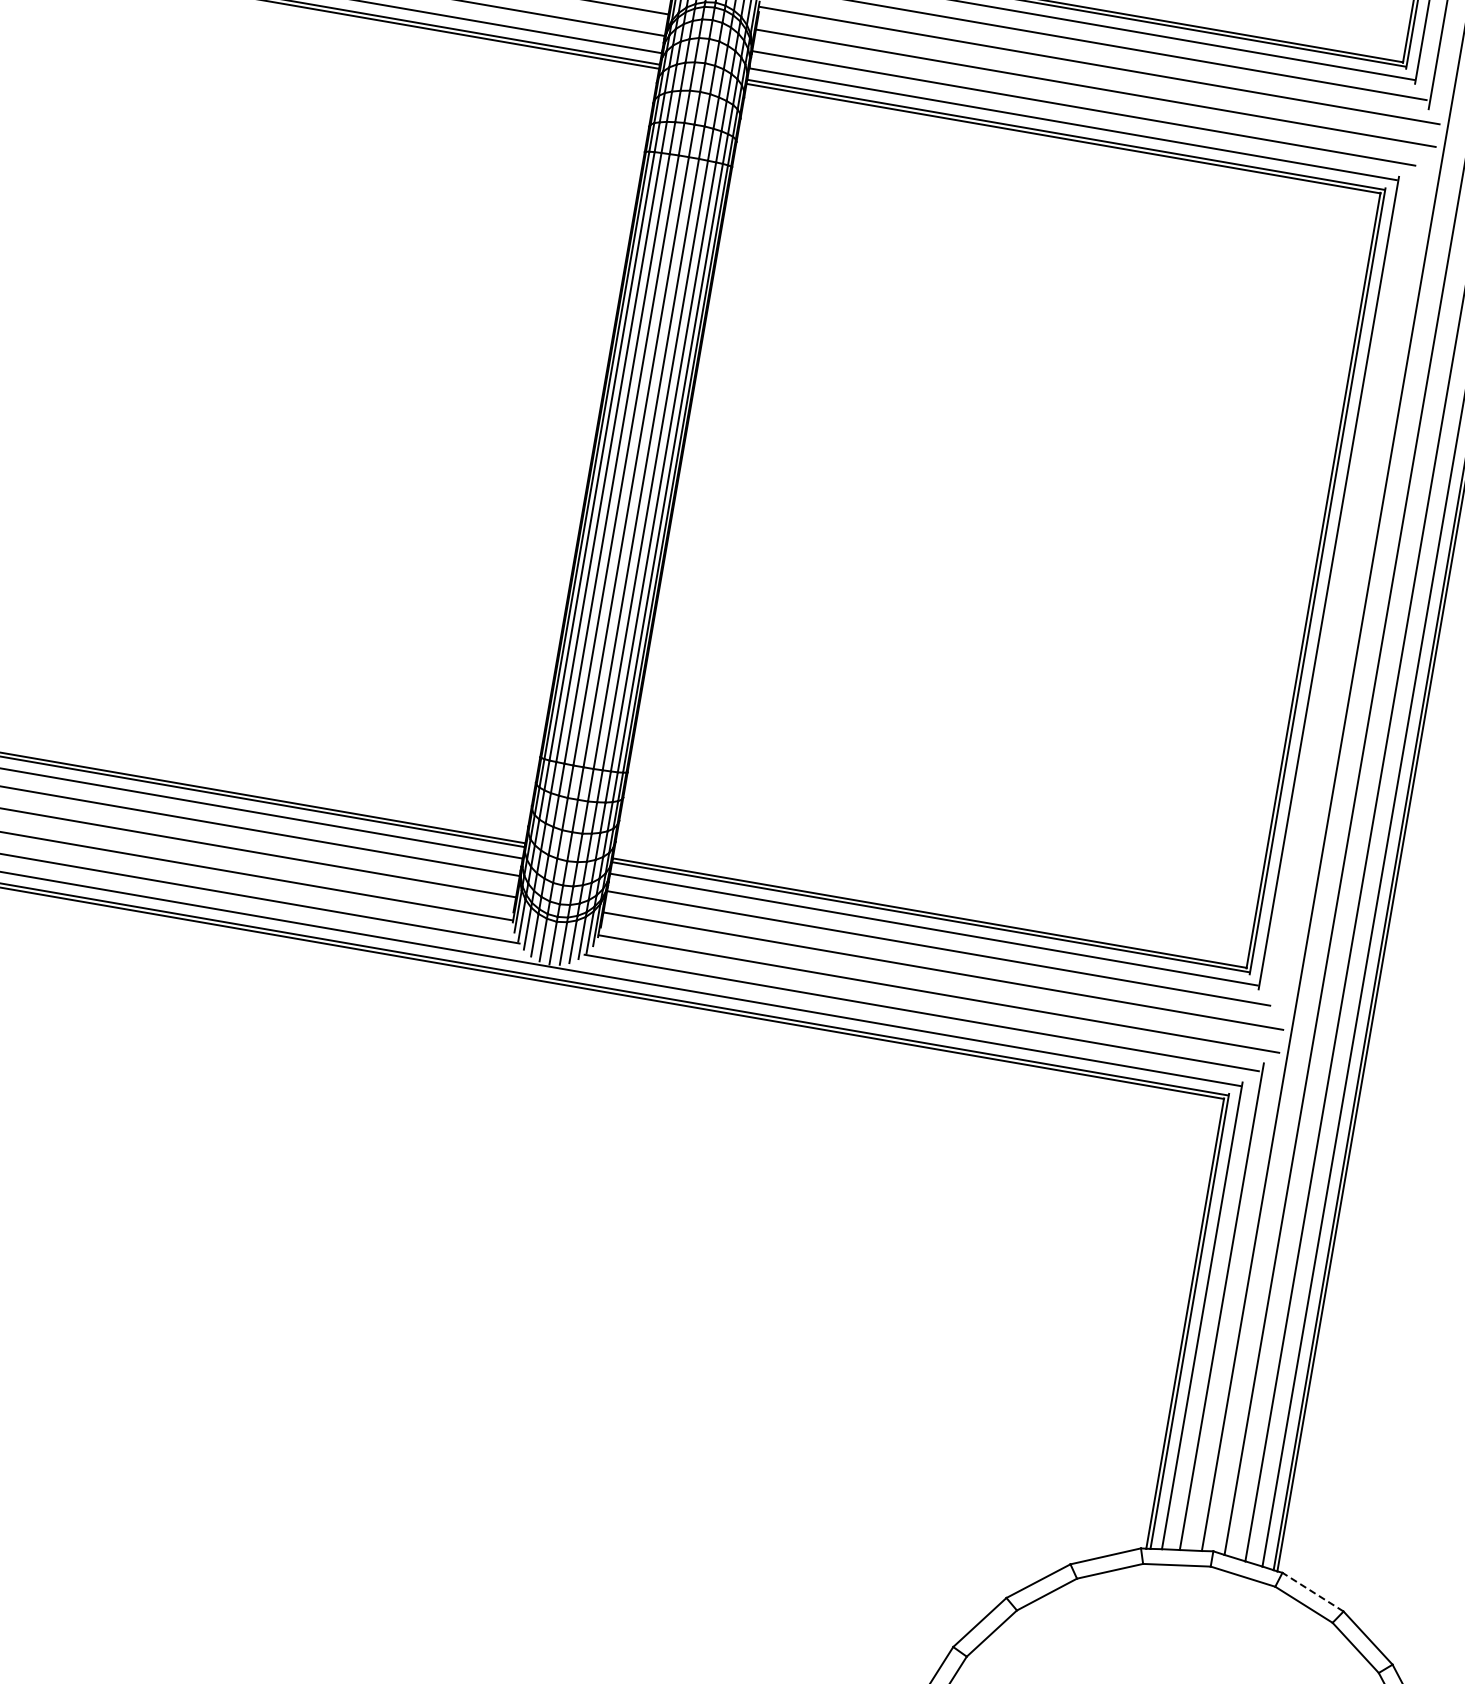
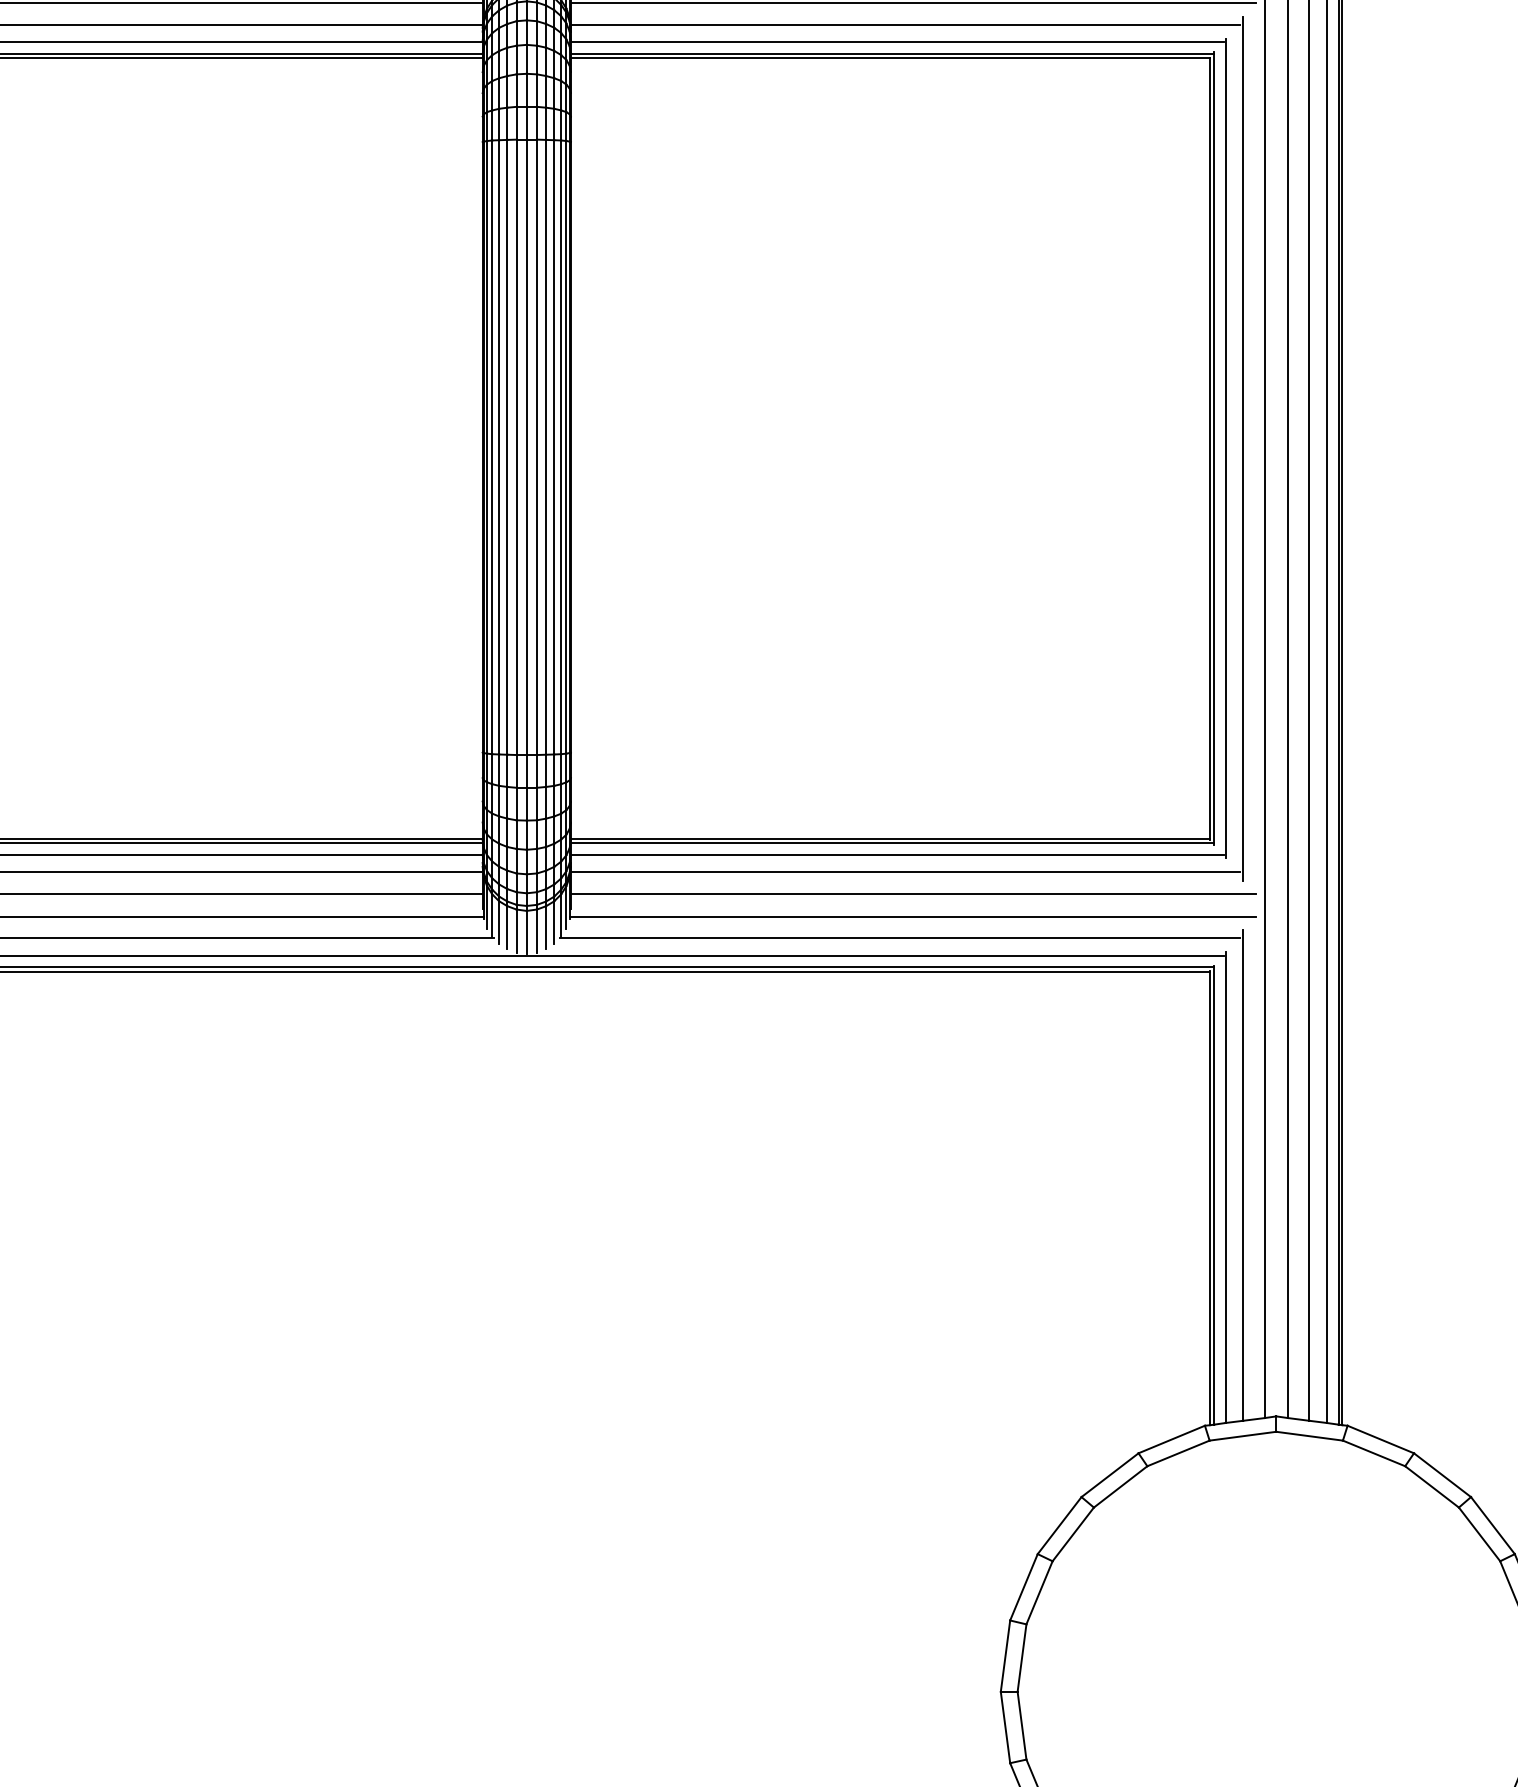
line: (1346, 586) -> (1243, 448), added
line: (1312, 1592) -> (1380, 1439), dashed -> solid

